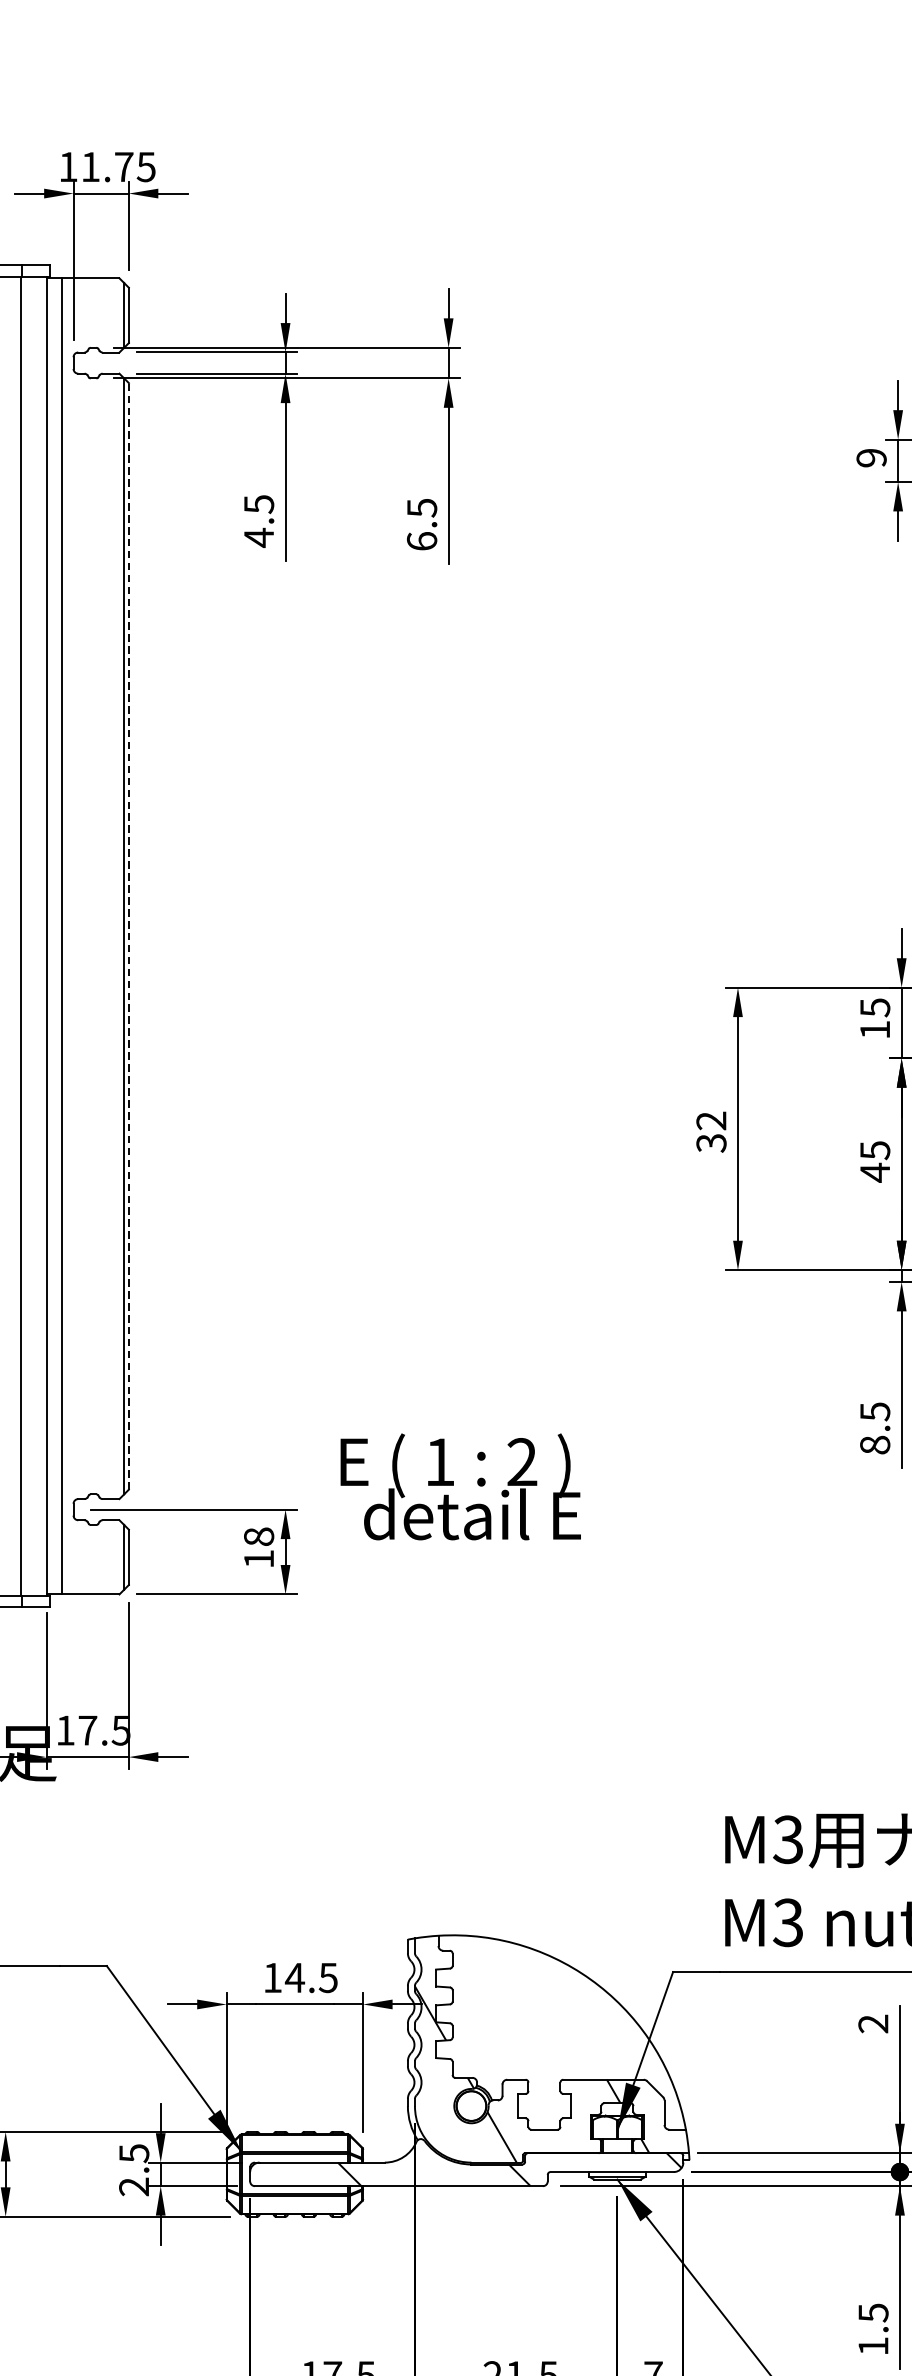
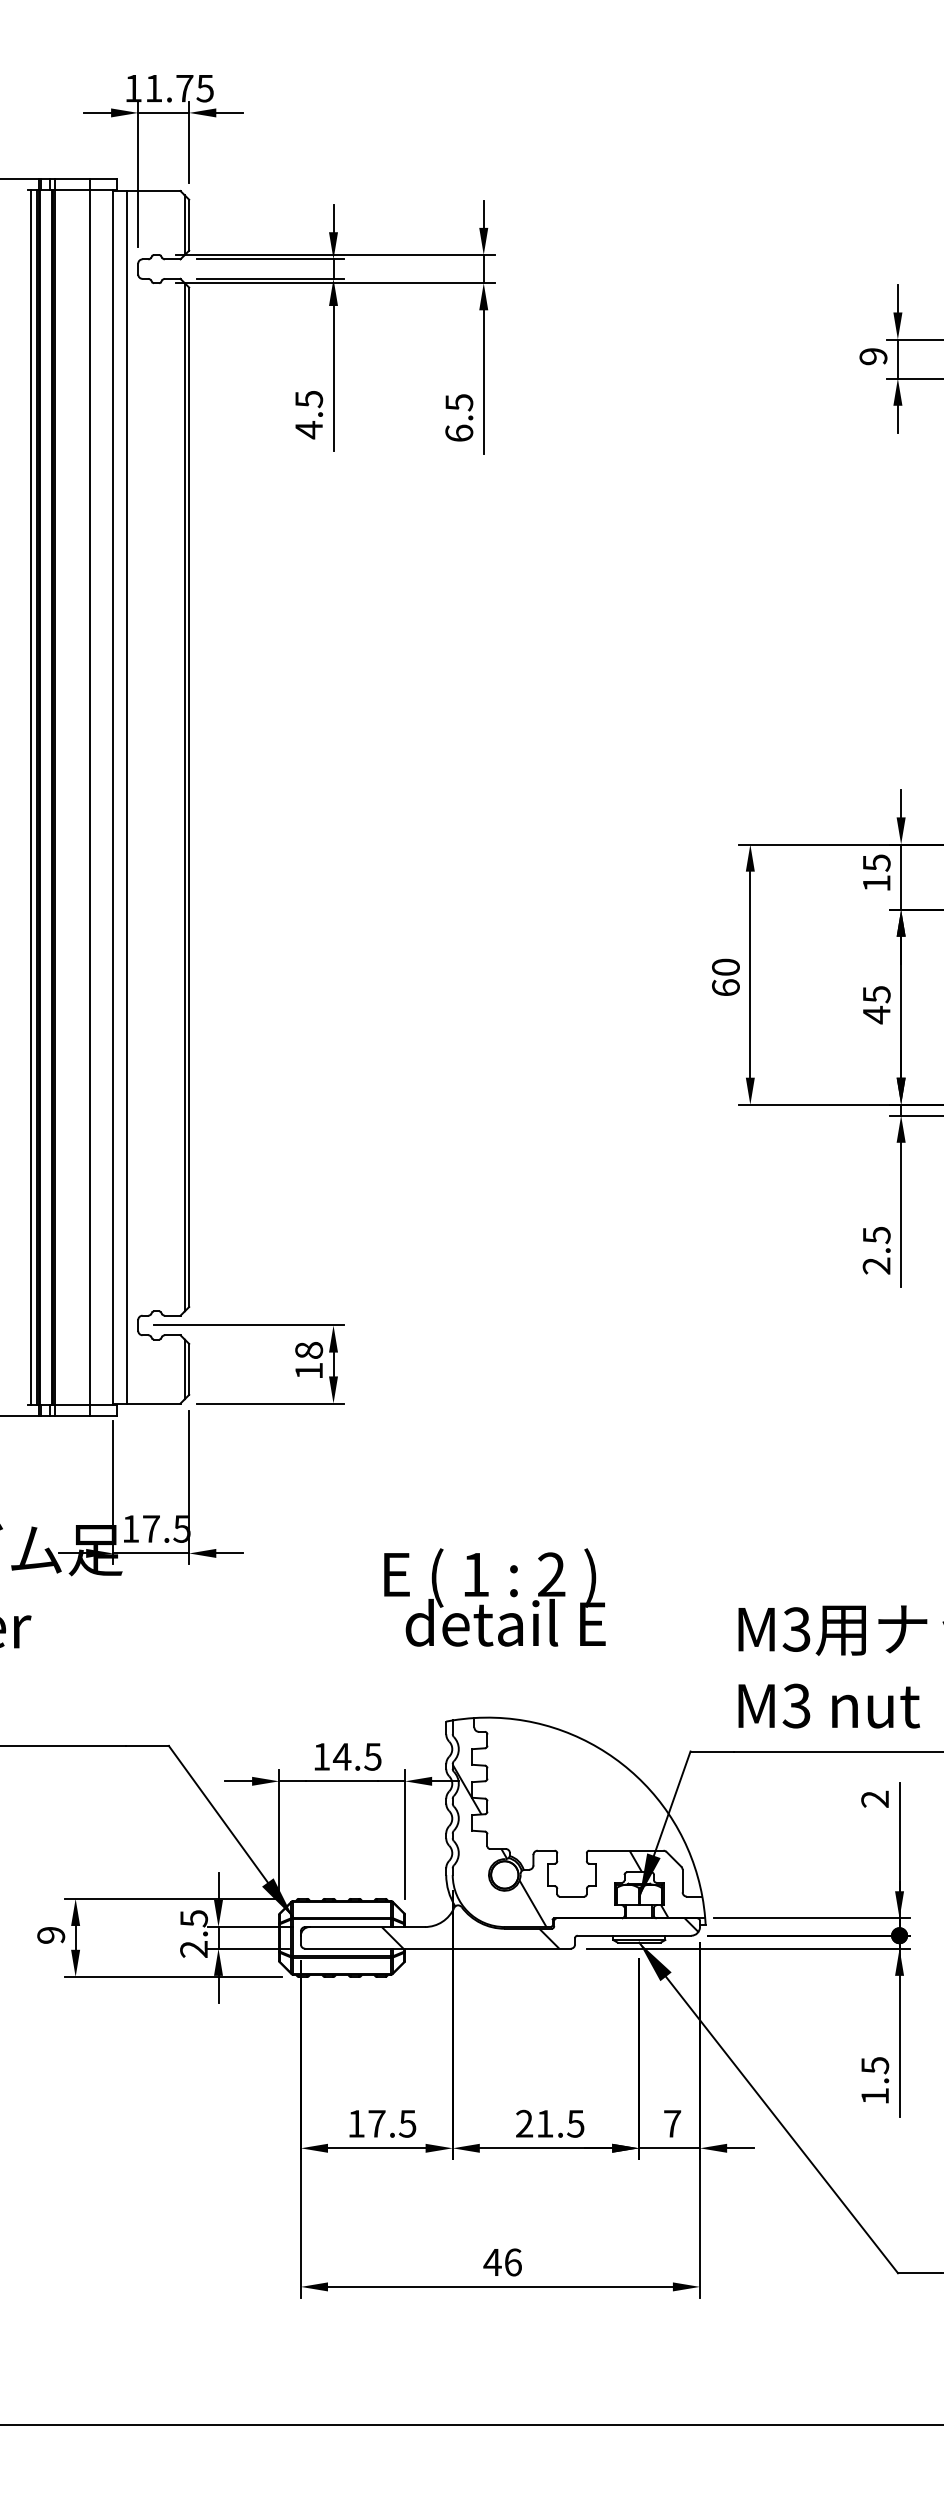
line: (129, 936) -> (189, 797), dashed -> solid
text: (711, 1131) -> (725, 977), 32 -> 60
text: (874, 1444) -> (876, 1265), 8.5 -> 2.5
text: (460, 1486) -> (494, 1597), moved

